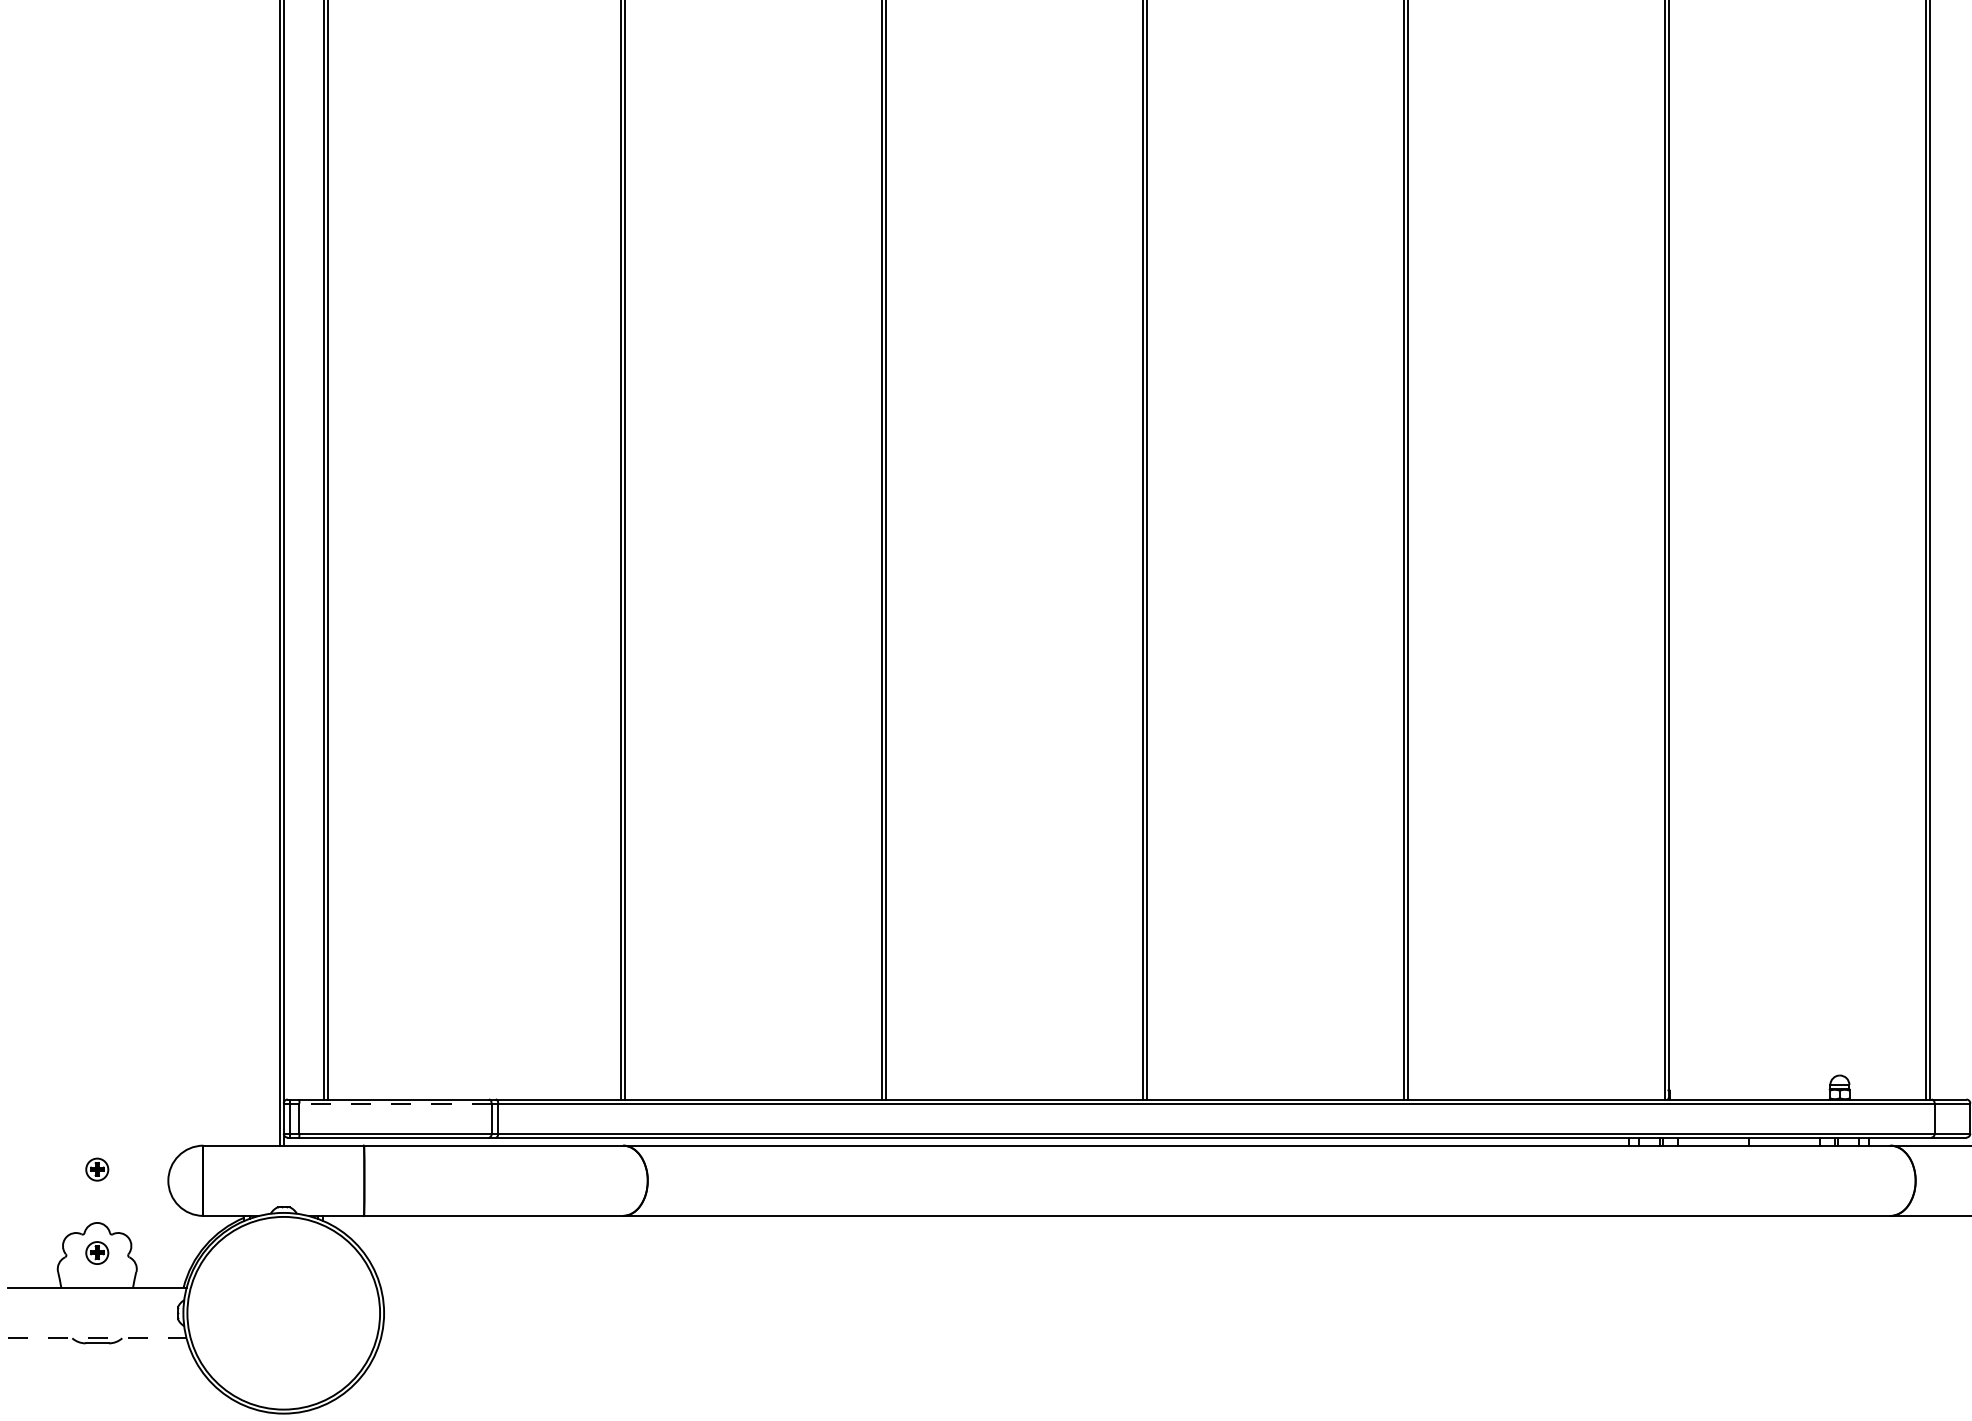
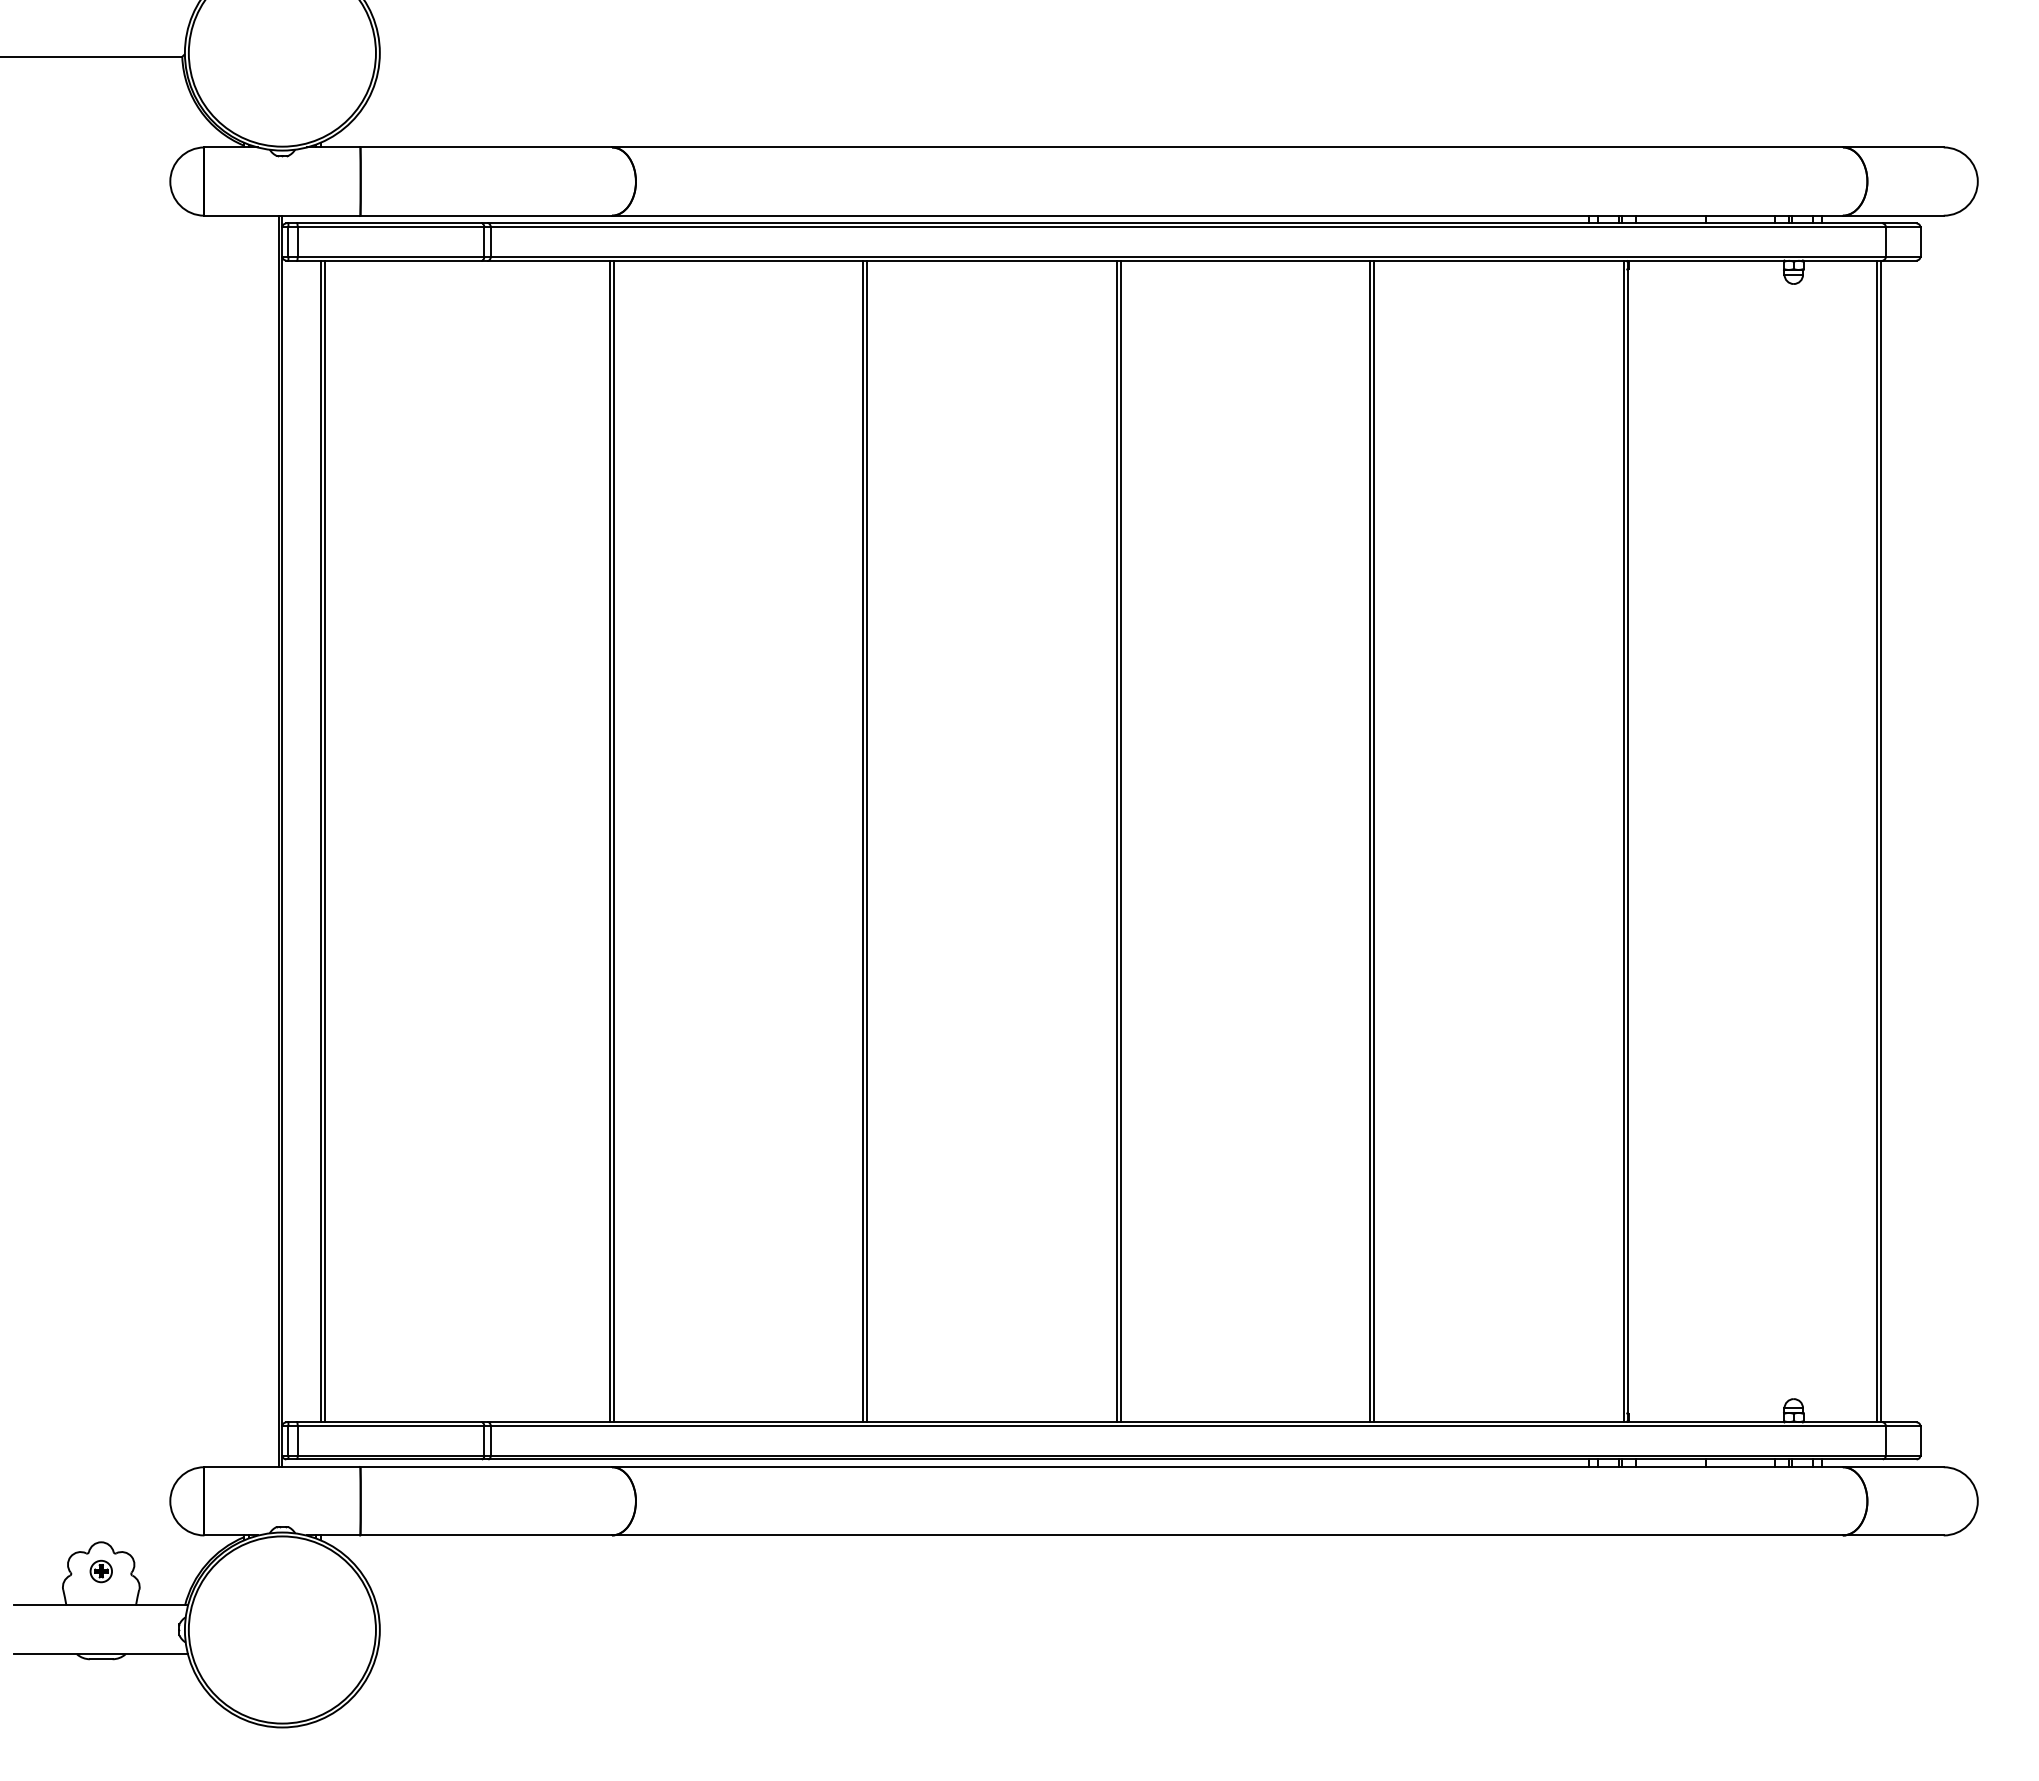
line: (395, 1103) -> (390, 1426), dashed -> solid
part: (96, 1169) -> (100, 1490), removed
line: (97, 1338) -> (101, 1654), dashed -> solid

